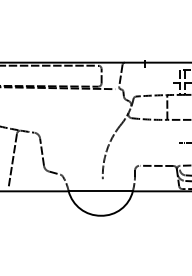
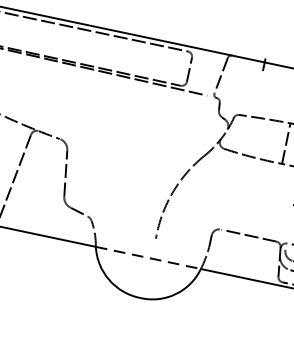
line: (101, 191) -> (149, 258), solid -> dashed

